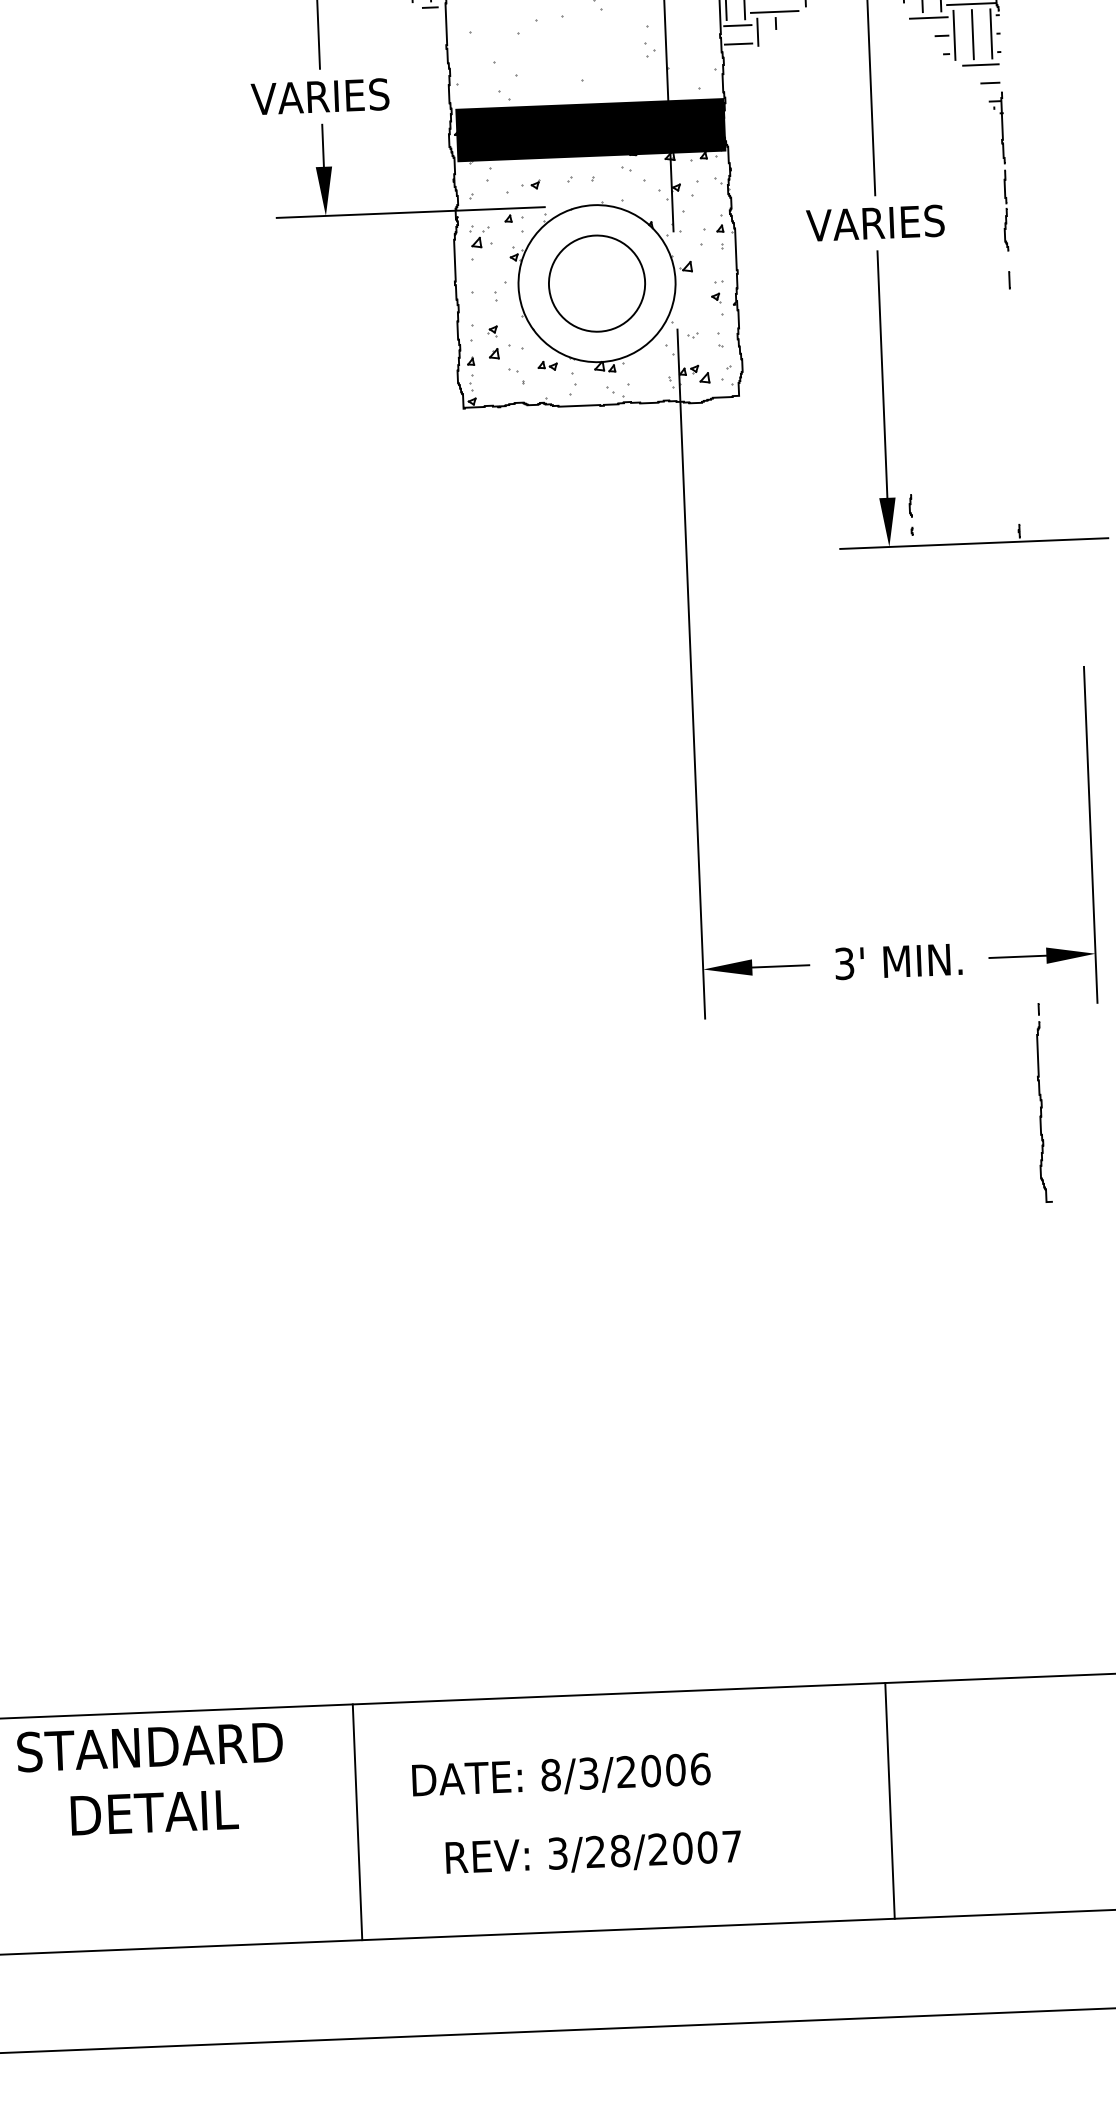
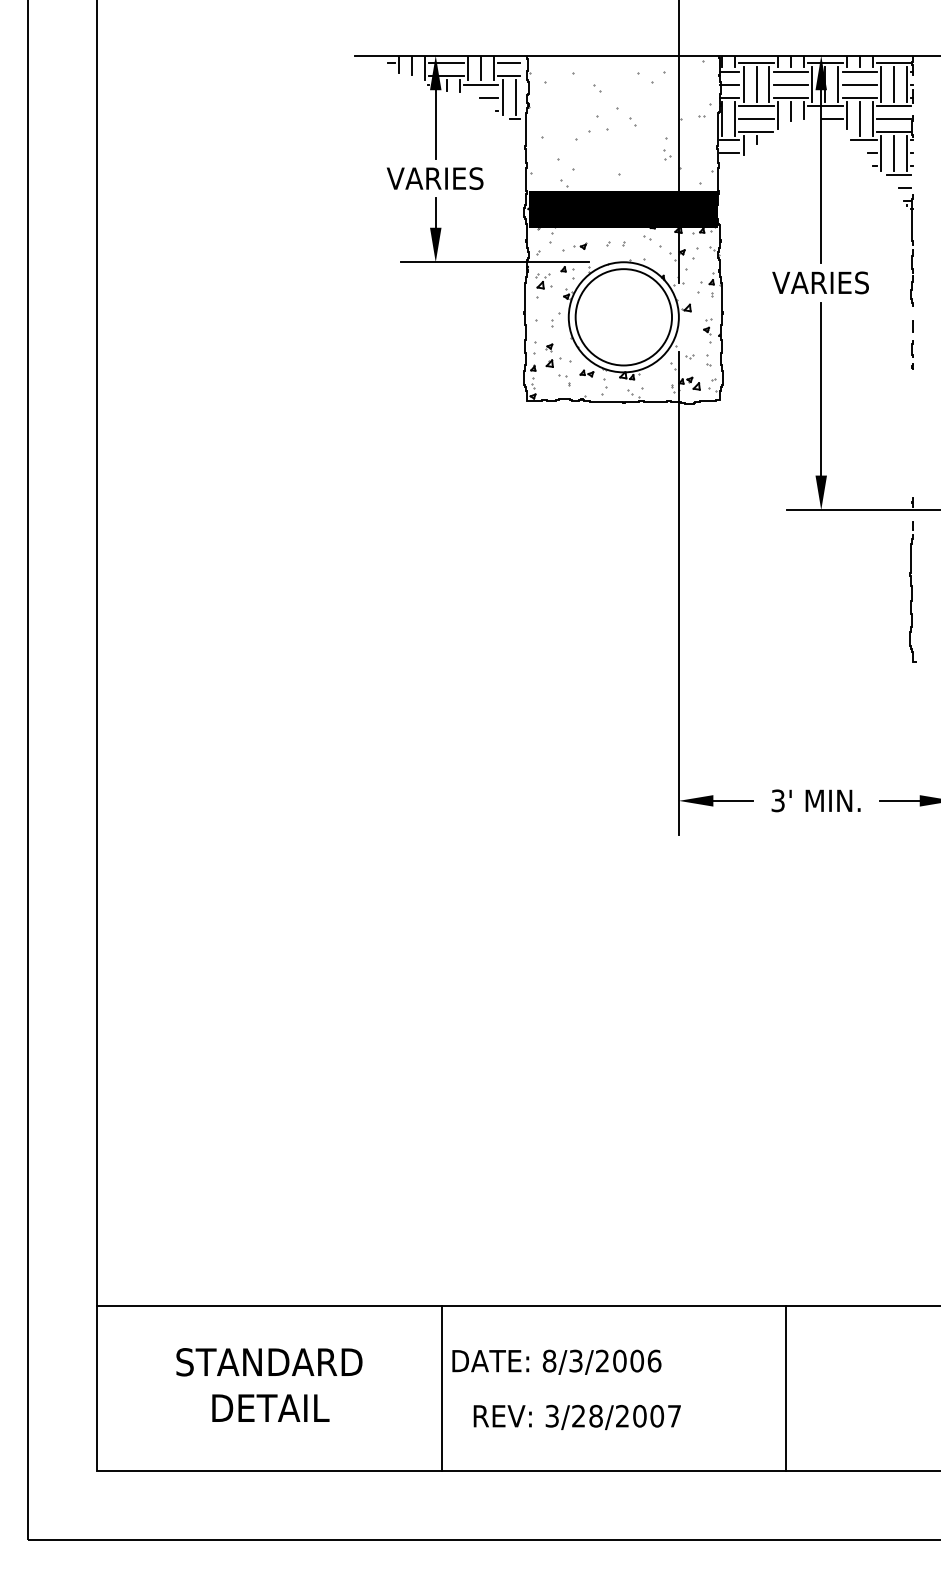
circle: (596, 283) -> (623, 317), size x1.43
part: (911, 513) -> (912, 354), moved
part: (1041, 1102) -> (912, 591), moved
text: (151, 1778) -> (269, 1384), moved
line: (357, 1822) -> (441, 1388), moved

